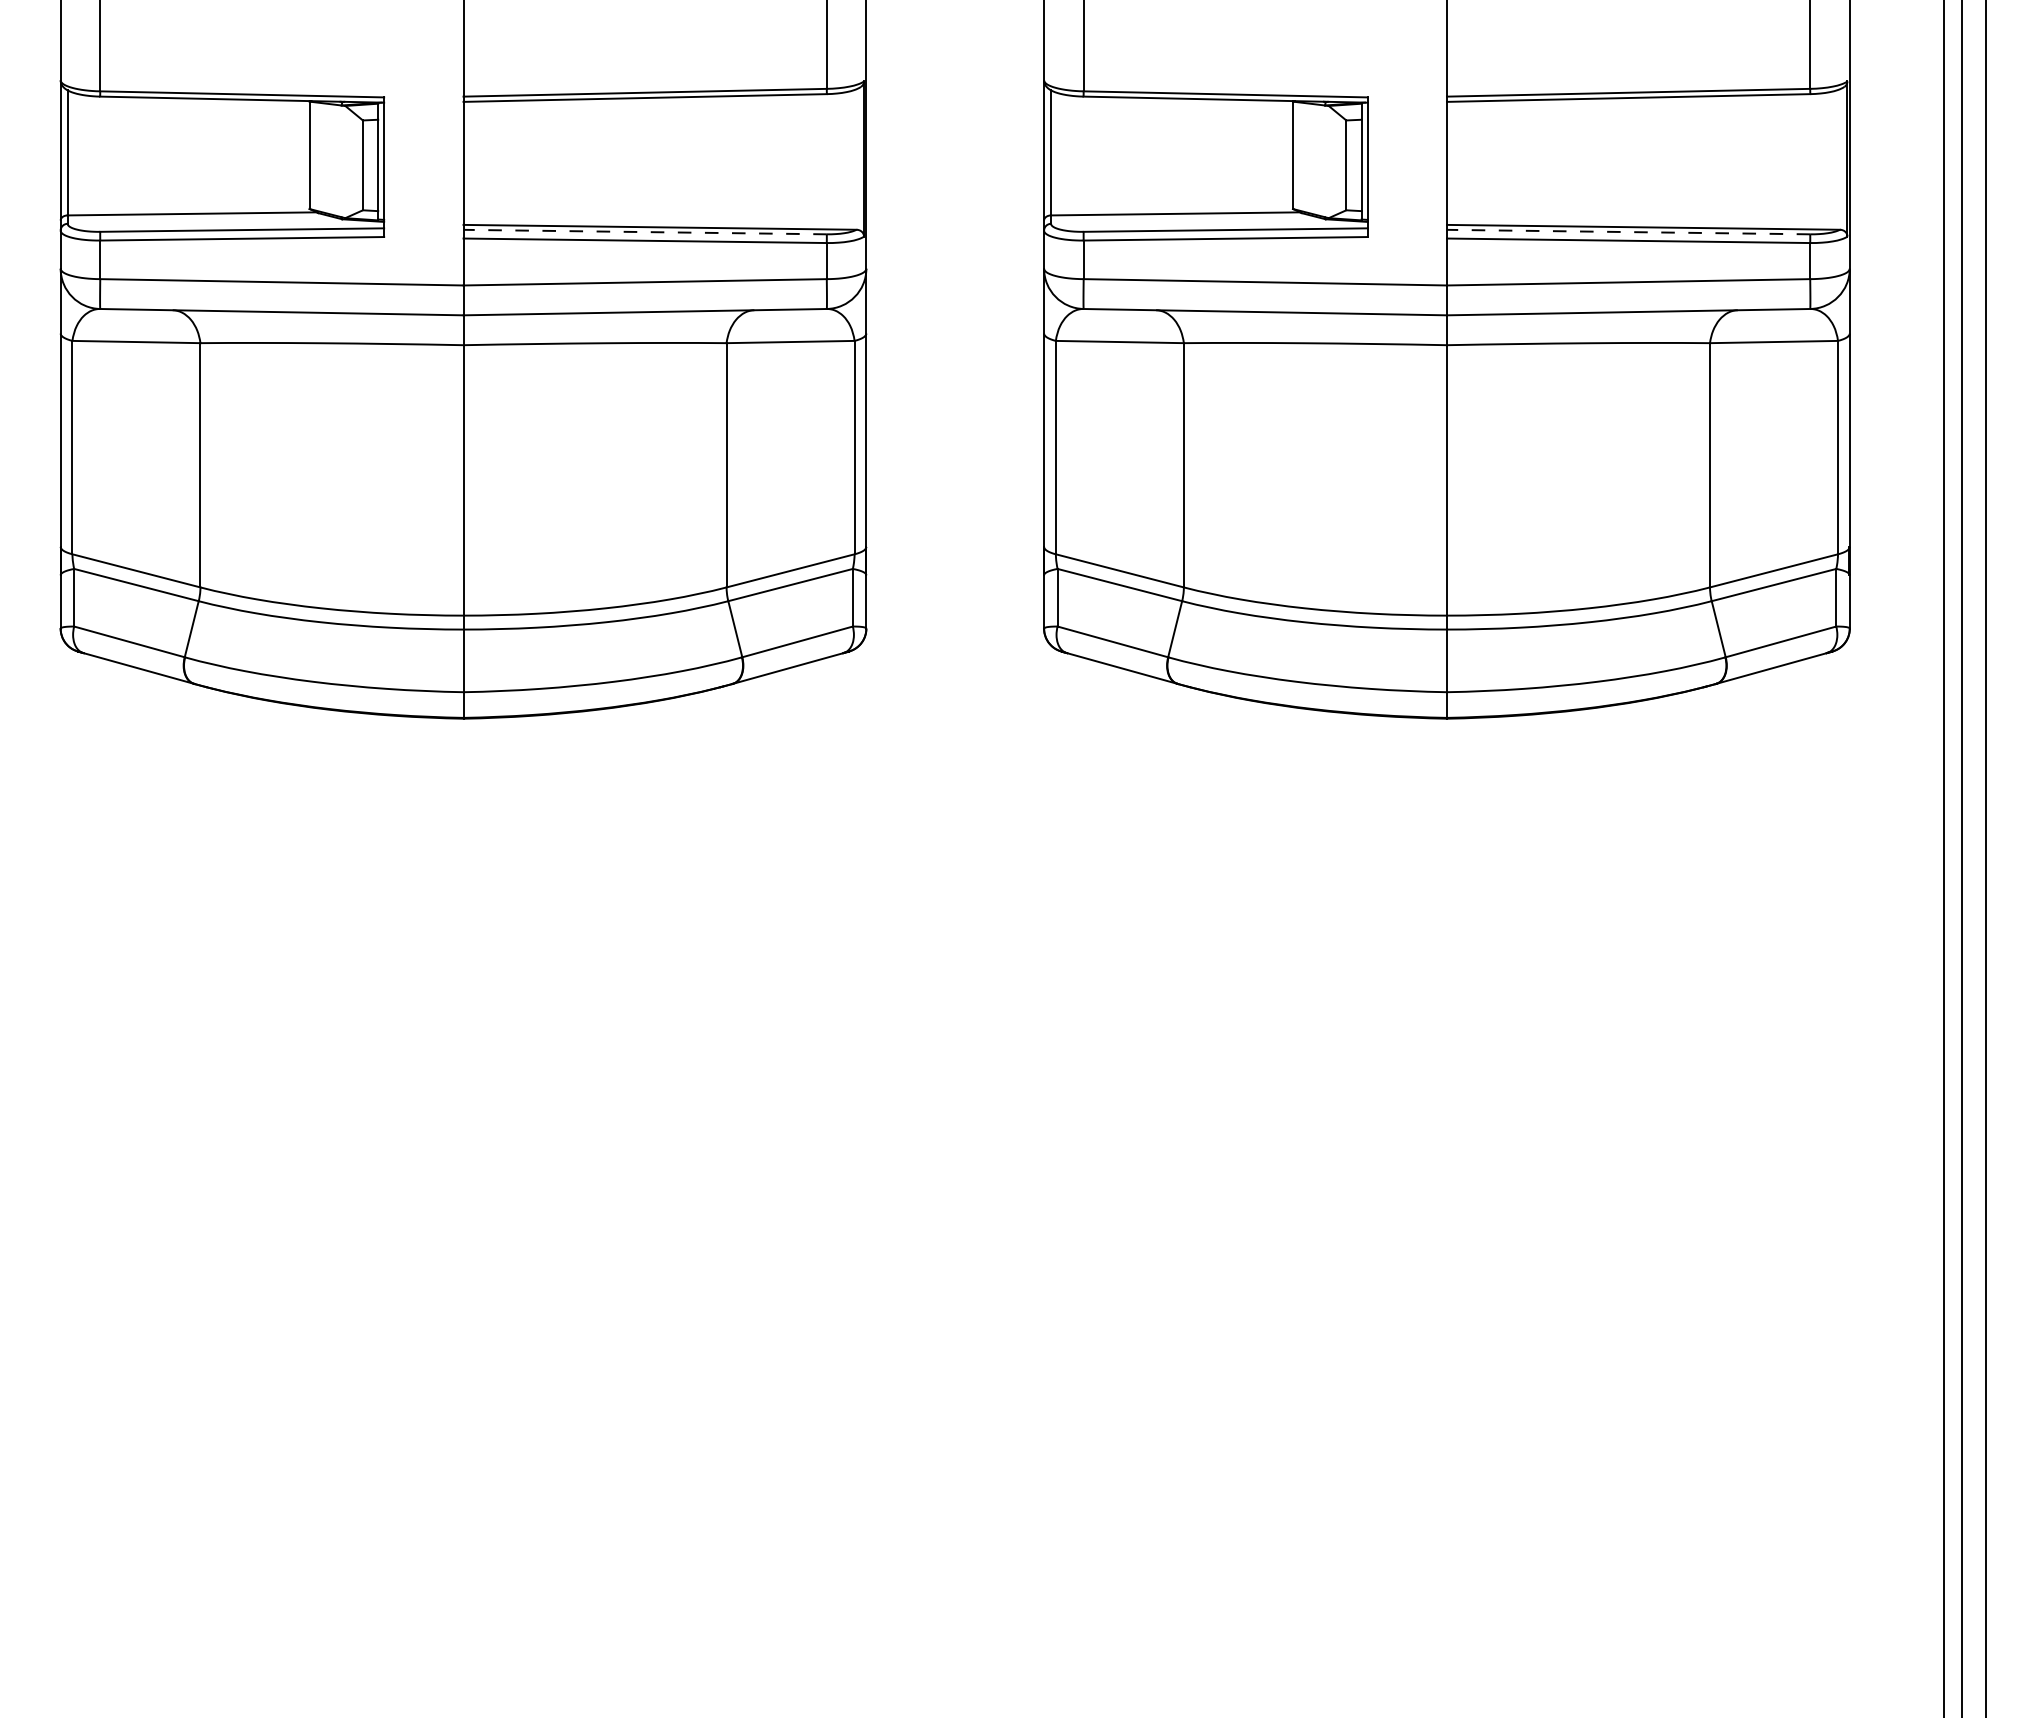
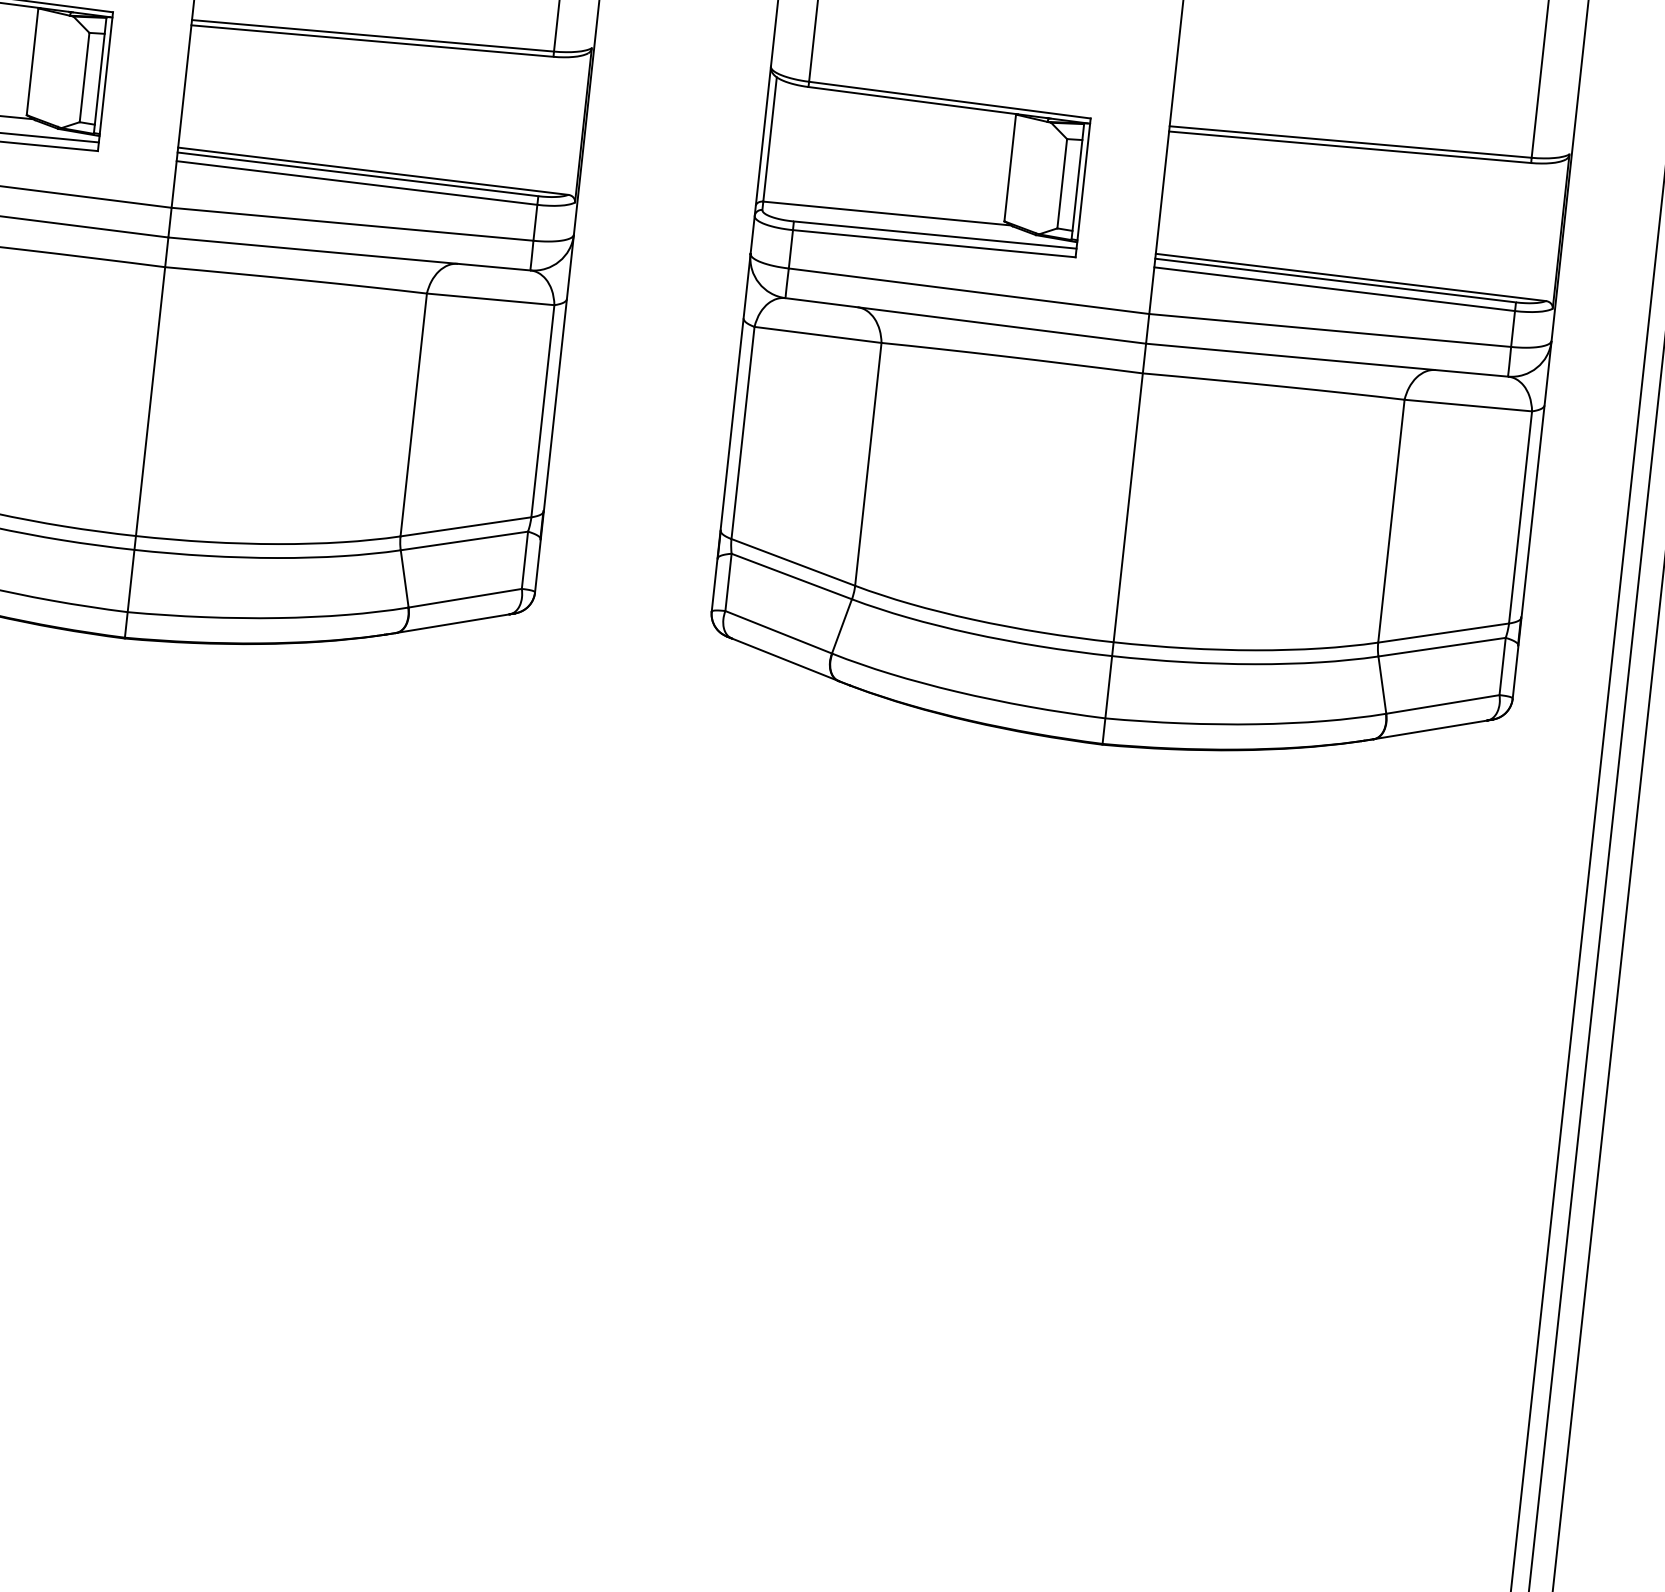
line: (645, 232) -> (358, 174), dashed -> solid
line: (1628, 232) -> (1335, 280), dashed -> solid

